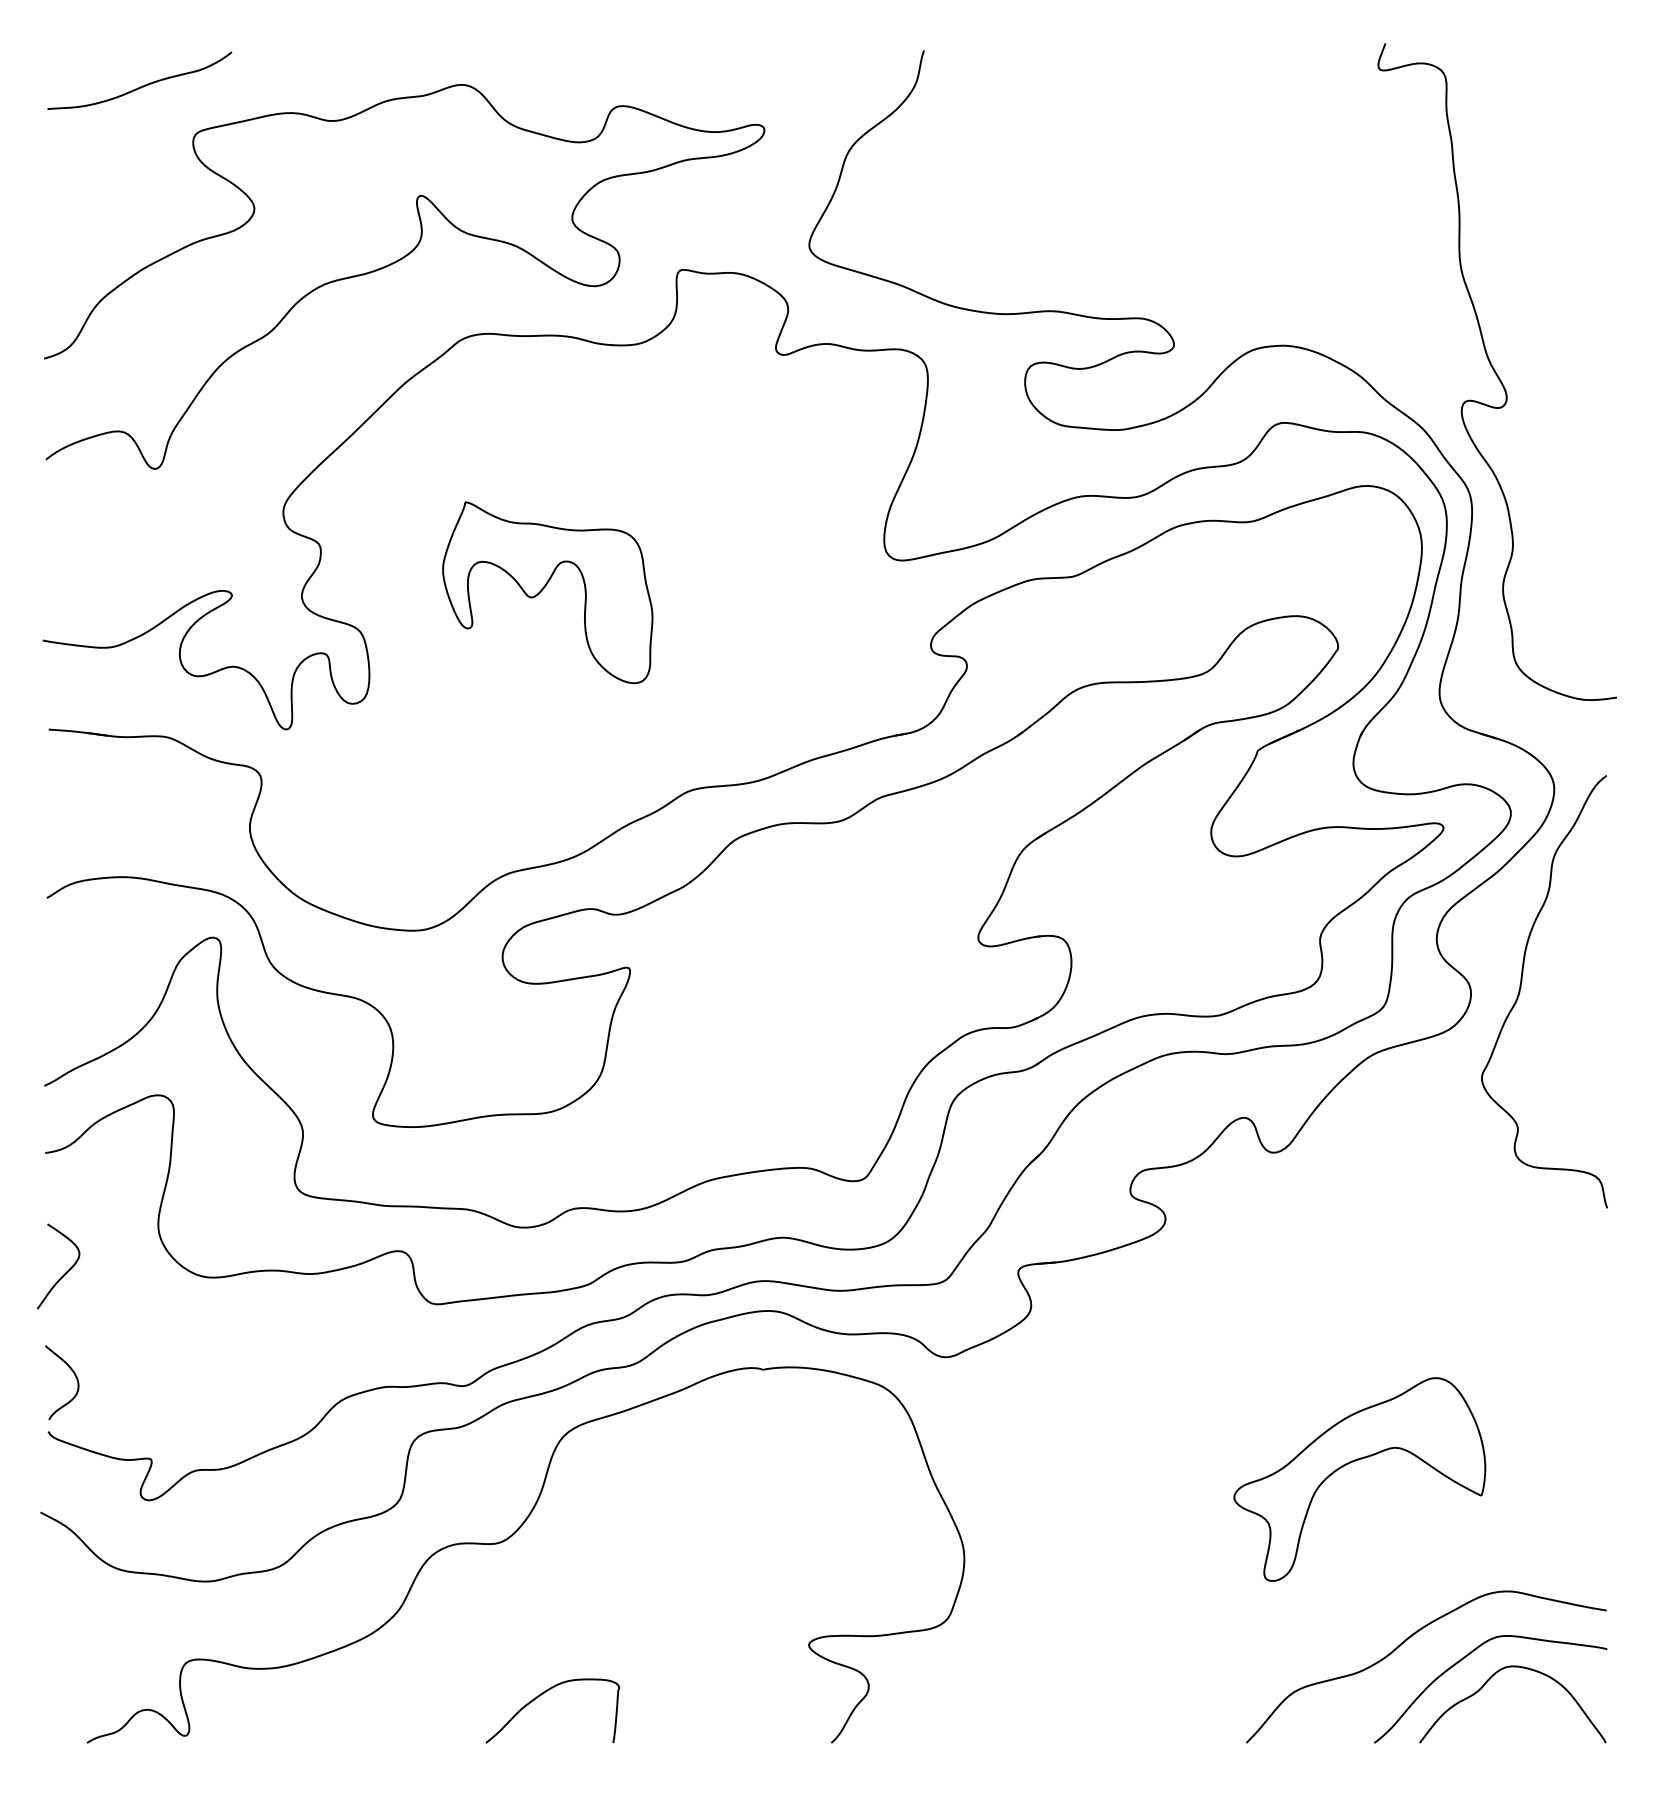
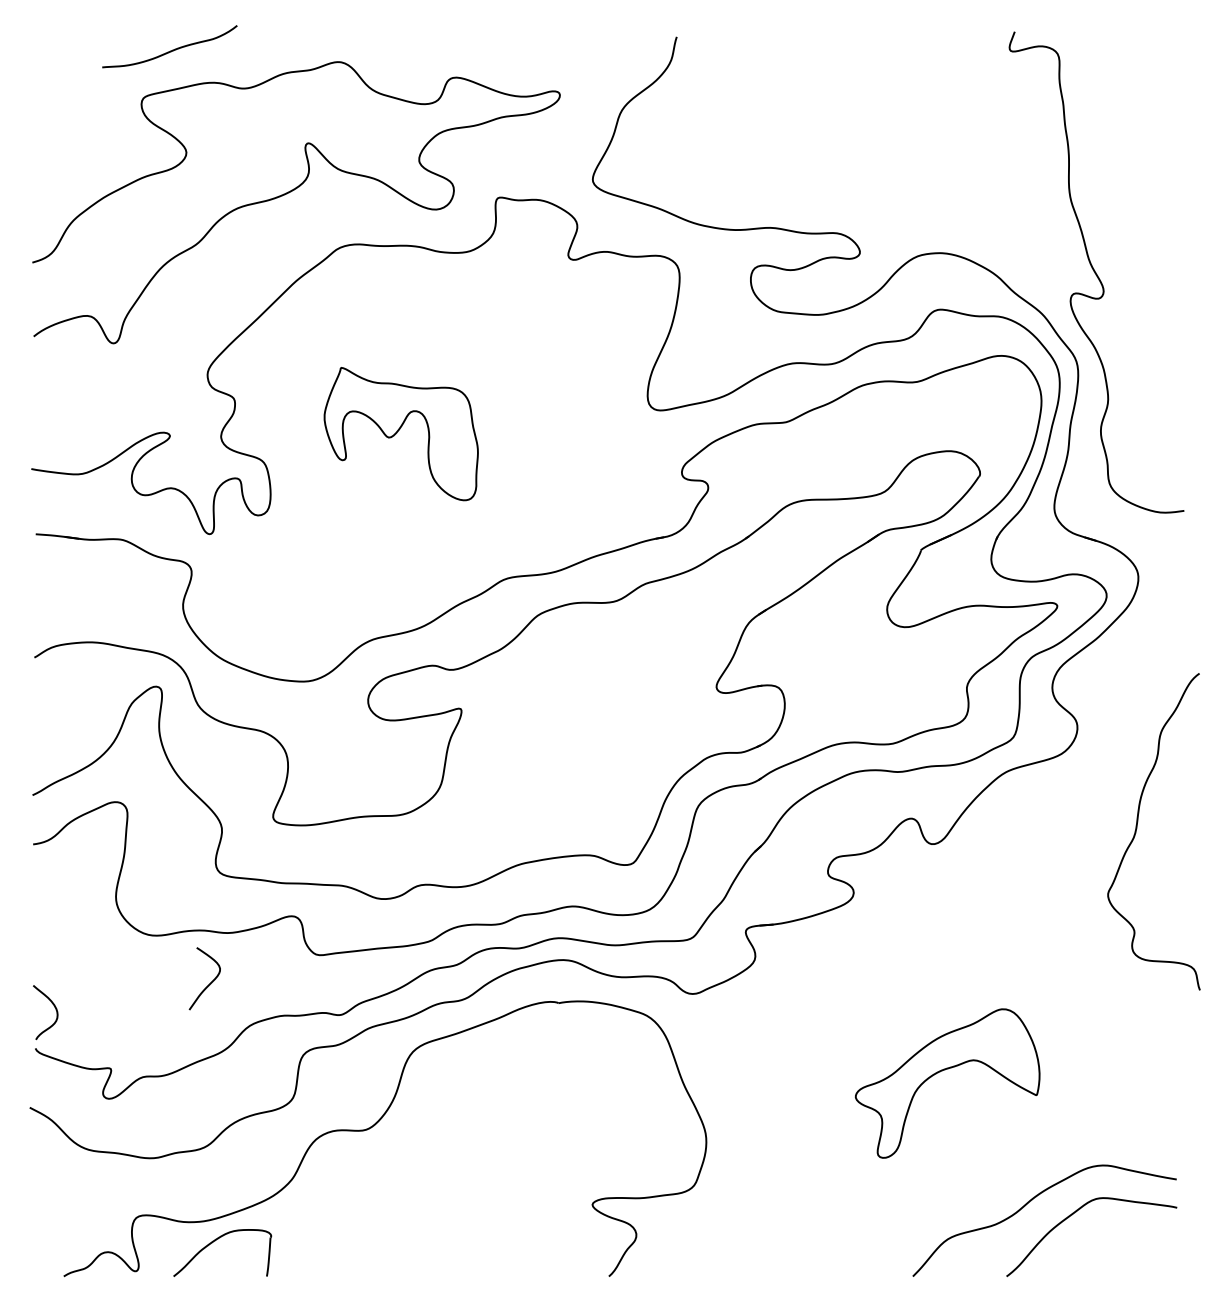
curve: (142, 85) -> (171, 50), moved
curve: (1521, 988) -> (1137, 829), moved
curve: (65, 1272) -> (209, 983), moved
part: (1353, 1462) -> (943, 1071), moved
curve: (1489, 1680) -> (1090, 1230), removed
part: (543, 1694) -> (215, 1240), moved

